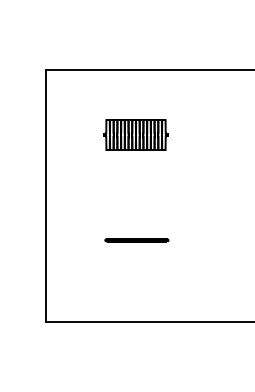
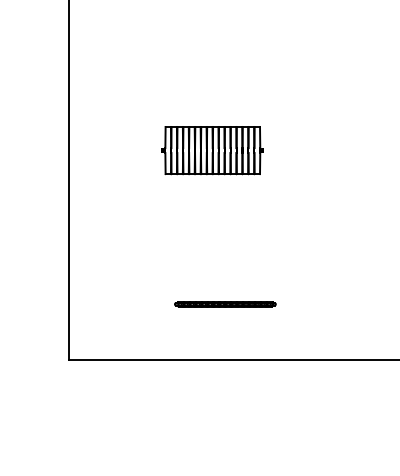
part: (135, 134) -> (212, 149), moved
line: (136, 240) -> (224, 304), moved

